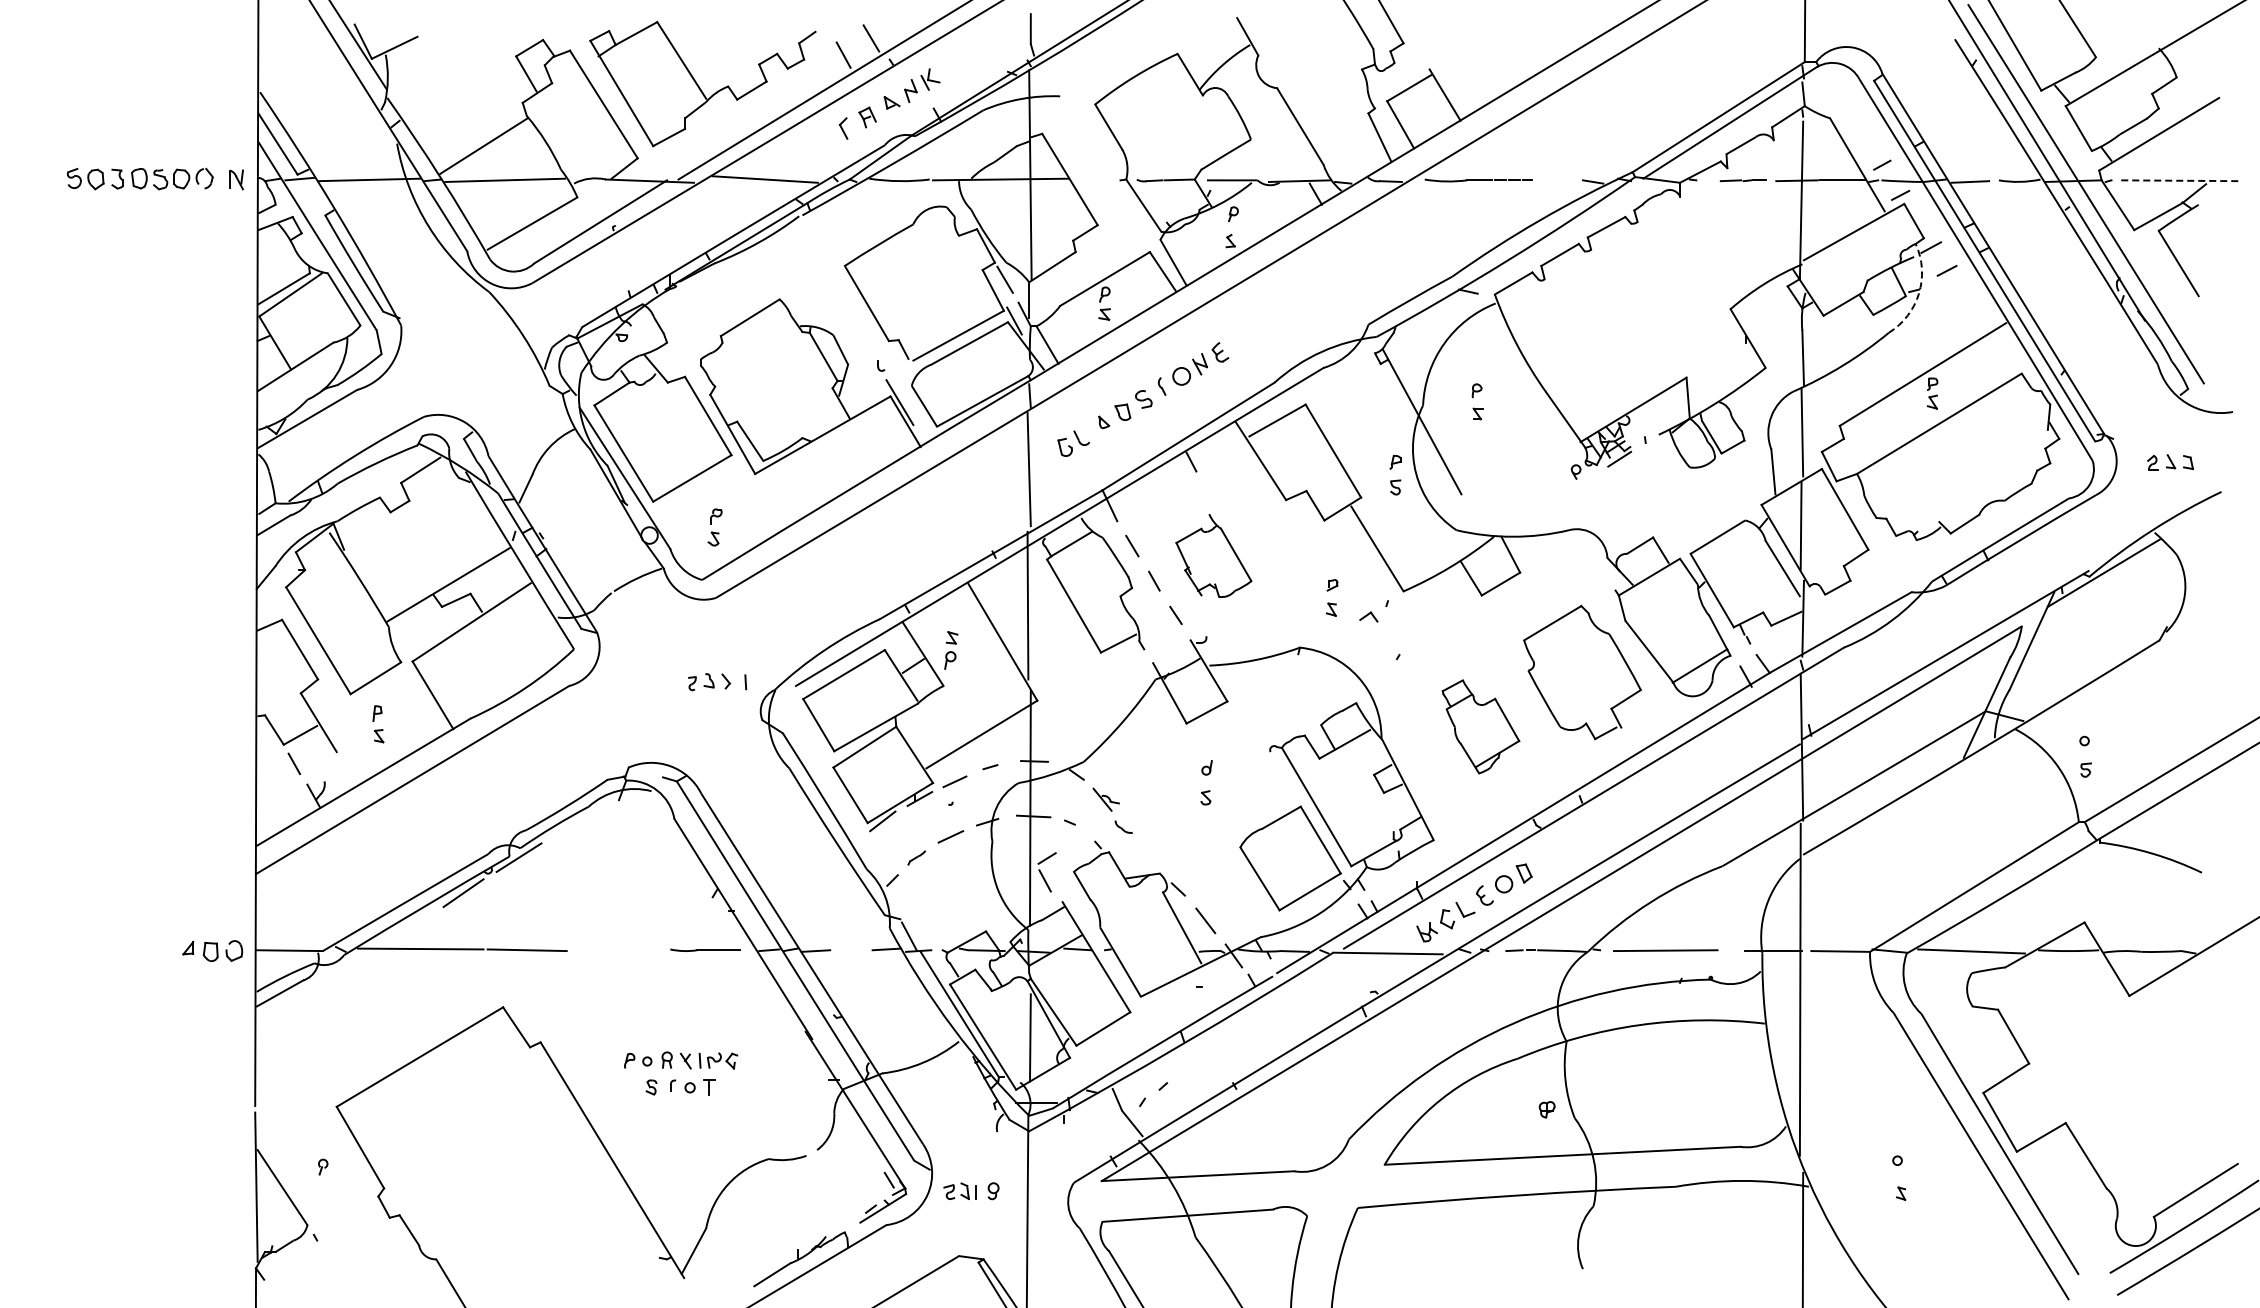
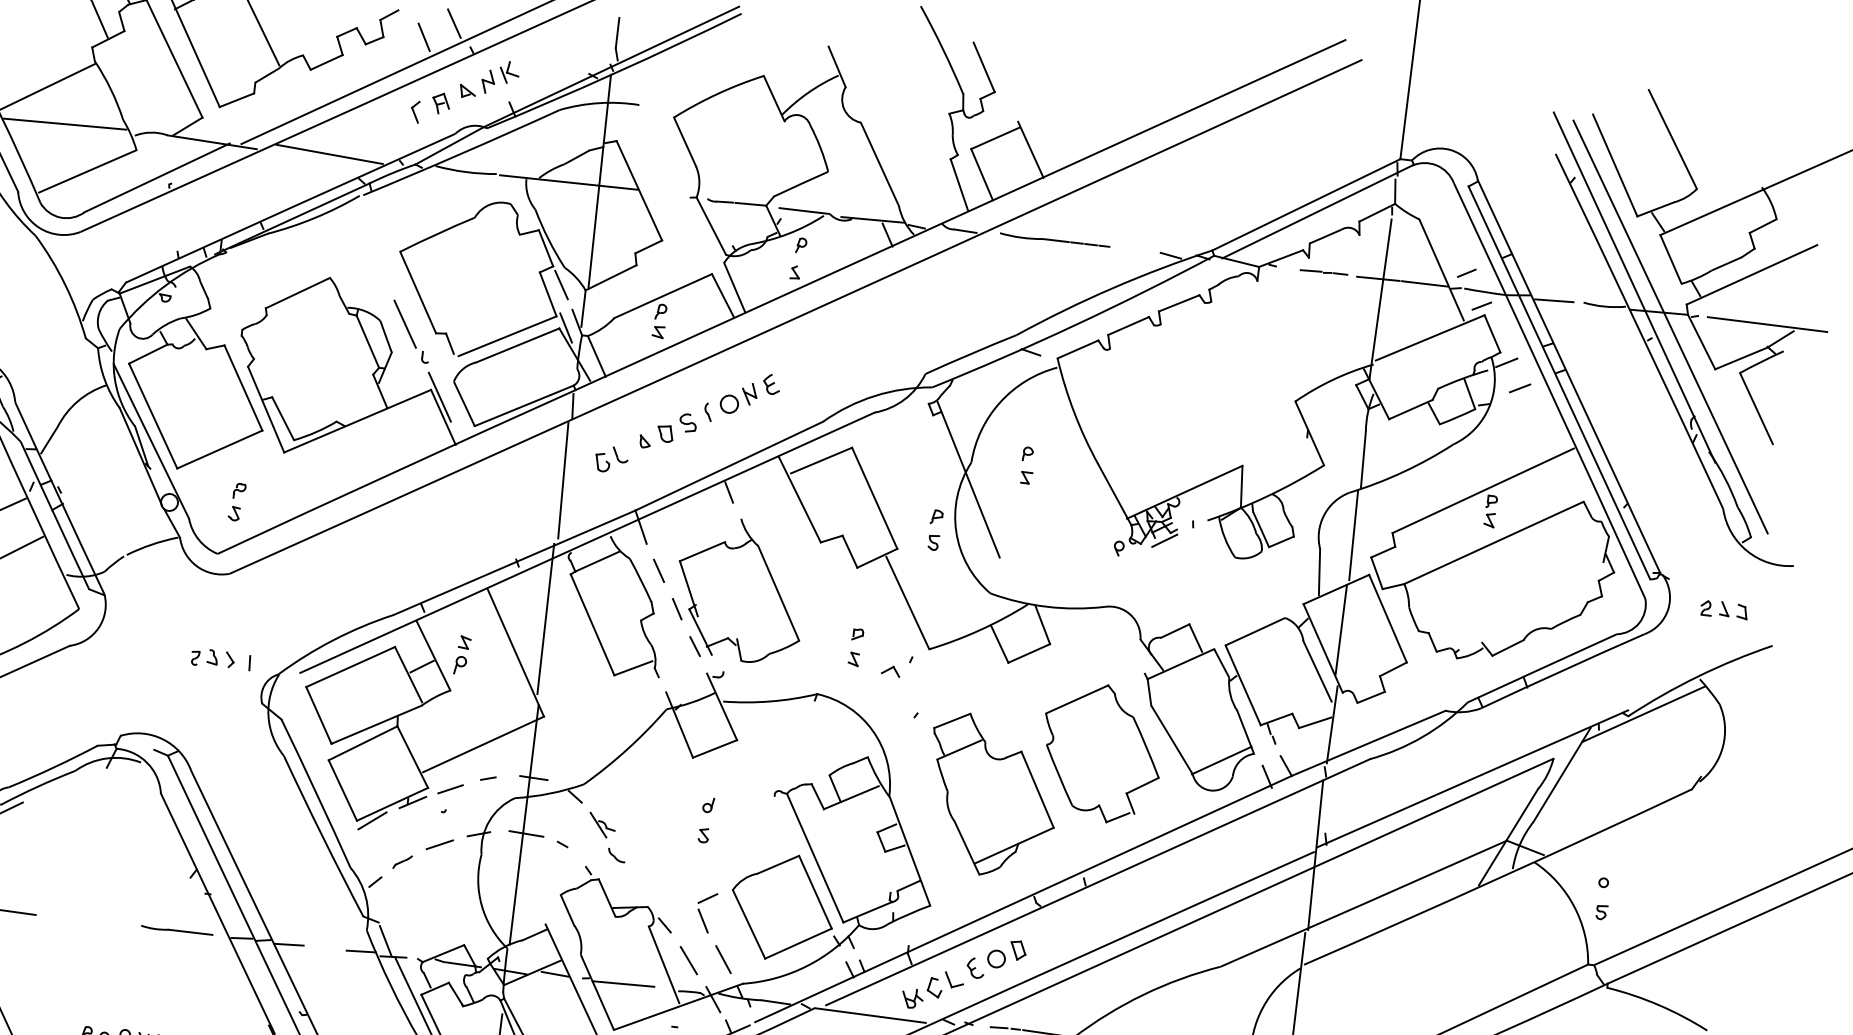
line: (2179, 180) -> (1767, 324), dashed -> solid
arc: (1919, 293) -> (1489, 408), dashed -> solid
line: (857, 335) -> (404, 323), added
part: (1213, 555) -> (740, 590), size x1.67
part: (1480, 726) -> (991, 795), size x1.67
part: (1046, 872) -> (705, 912), moved
line: (1238, 915) -> (722, 959), added
line: (1144, 950) -> (623, 983), added

